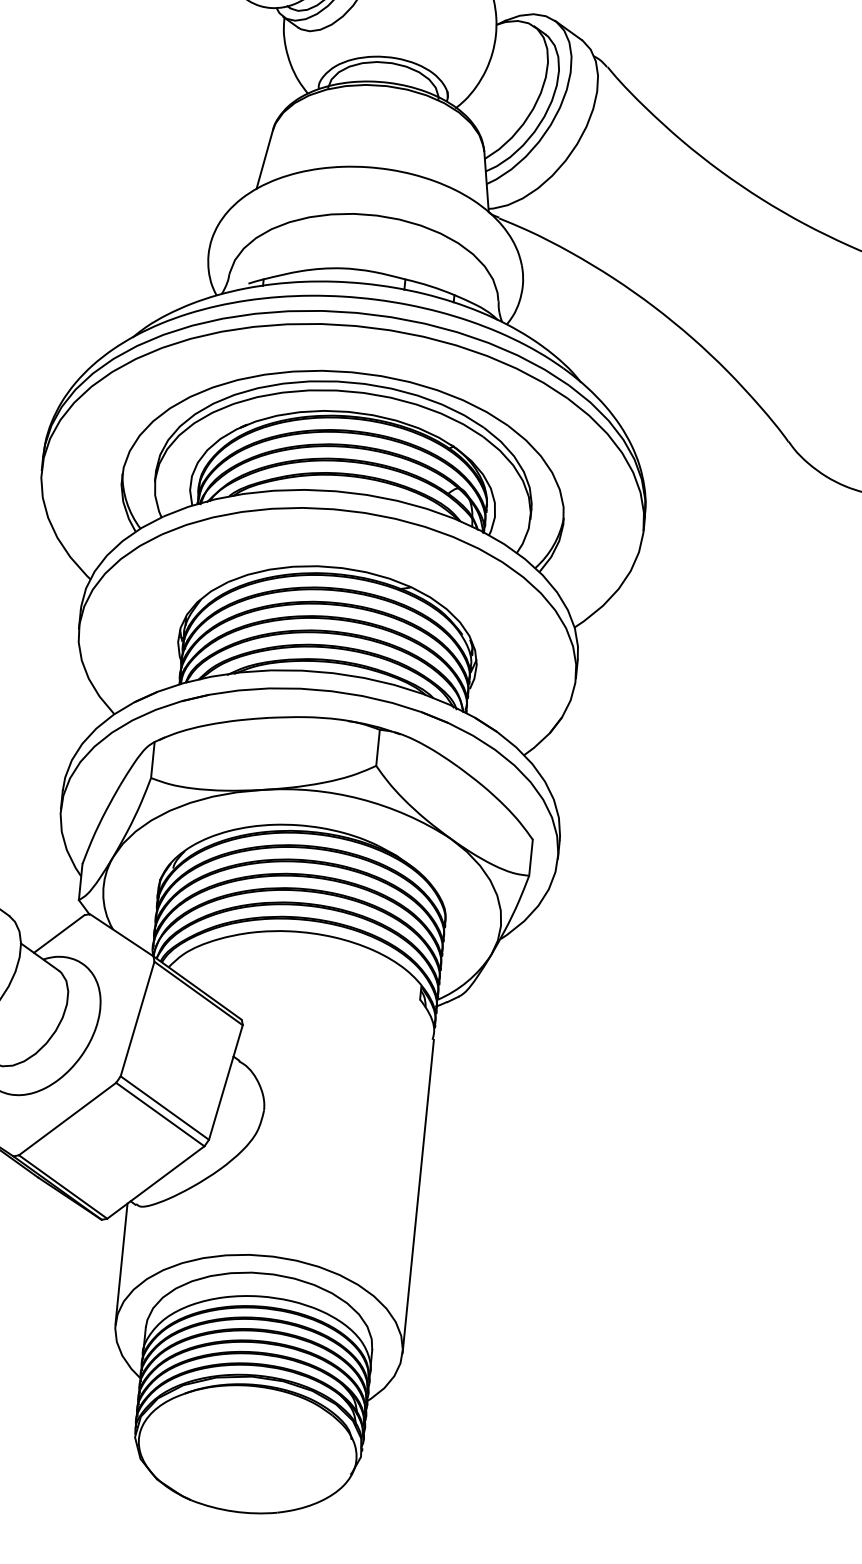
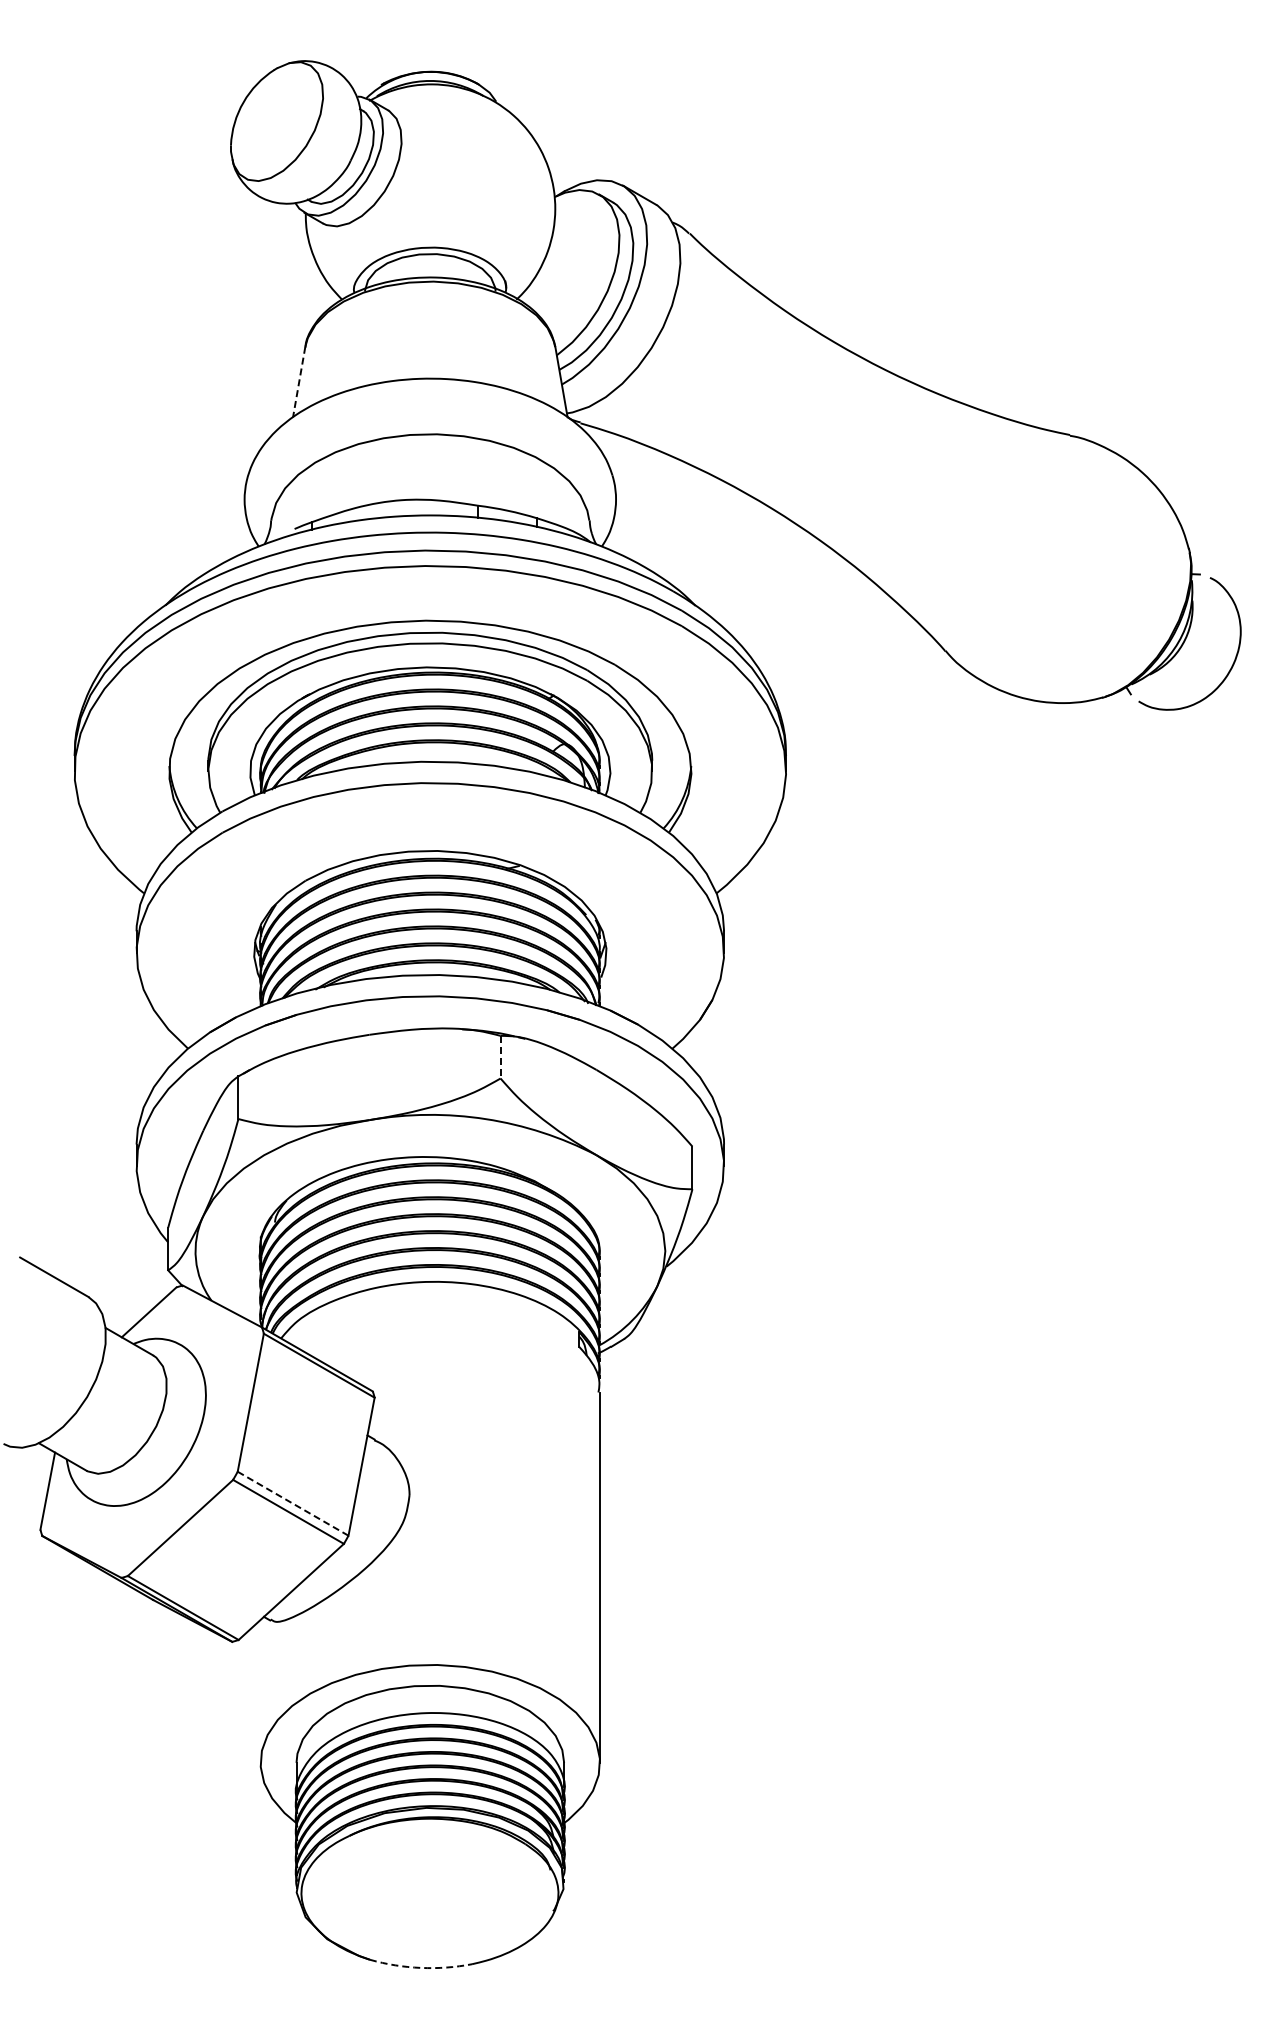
line: (264, 160) -> (299, 382), solid -> dashed
line: (377, 748) -> (500, 1057), solid -> dashed
line: (165, 1107) -> (293, 1503), solid -> dashed
line: (121, 1263) -> (260, 1690), removed
arc: (233, 1511) -> (420, 1967), solid -> dashed

